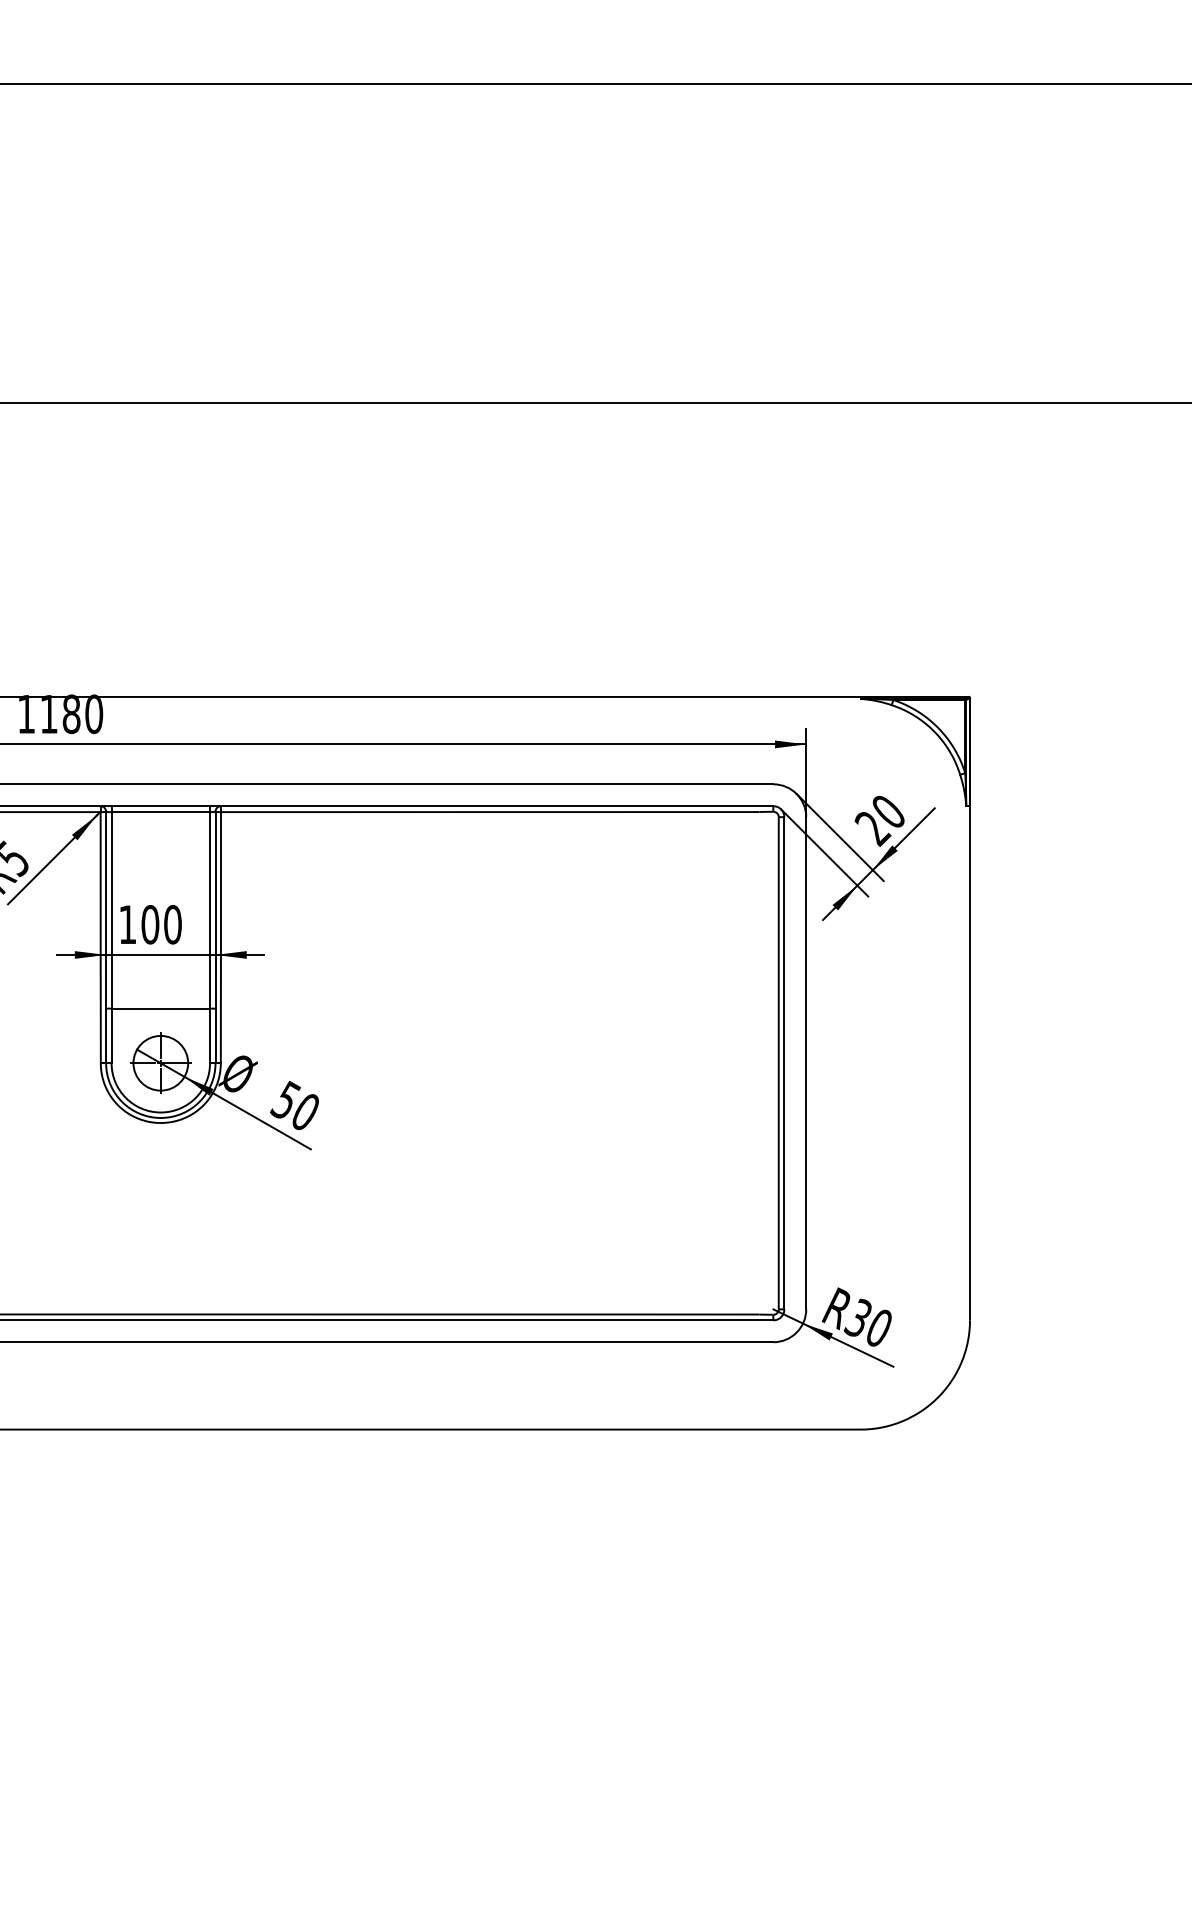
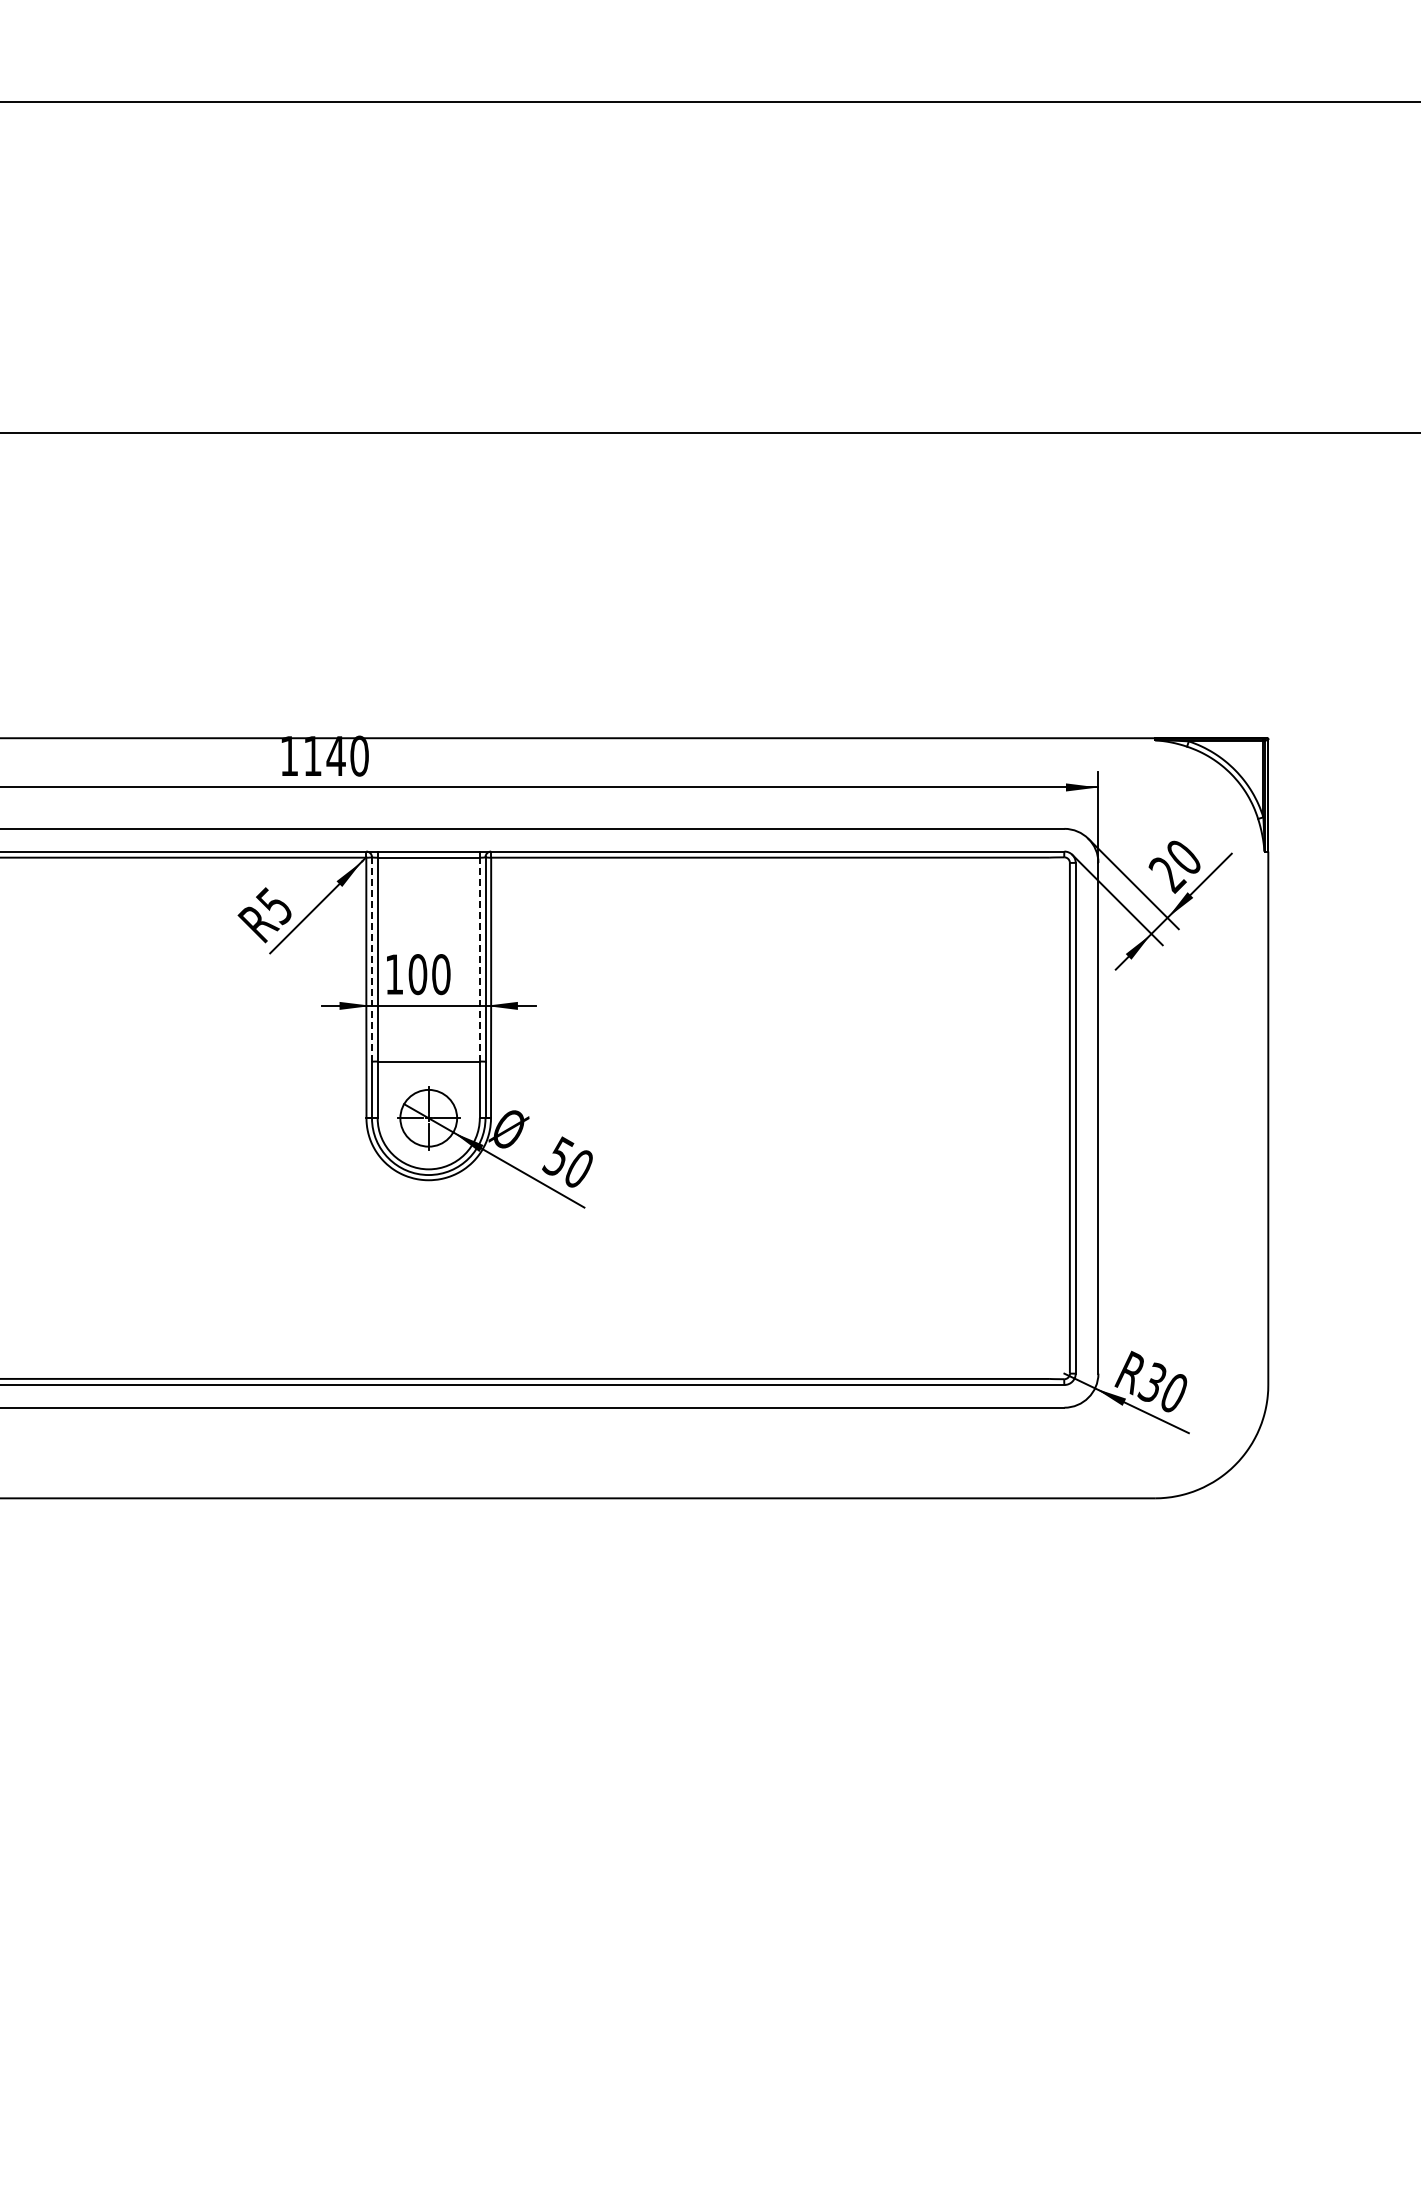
text: (70, 713) -> (335, 755), 1180 -> 1140
line: (106, 910) -> (372, 959), solid -> dashed
line: (209, 910) -> (479, 959), solid -> dashed

